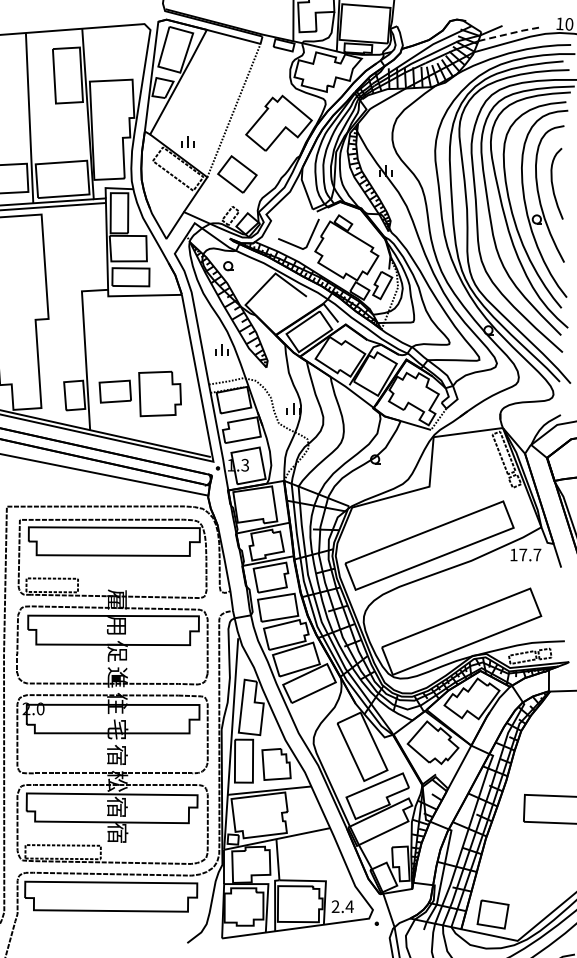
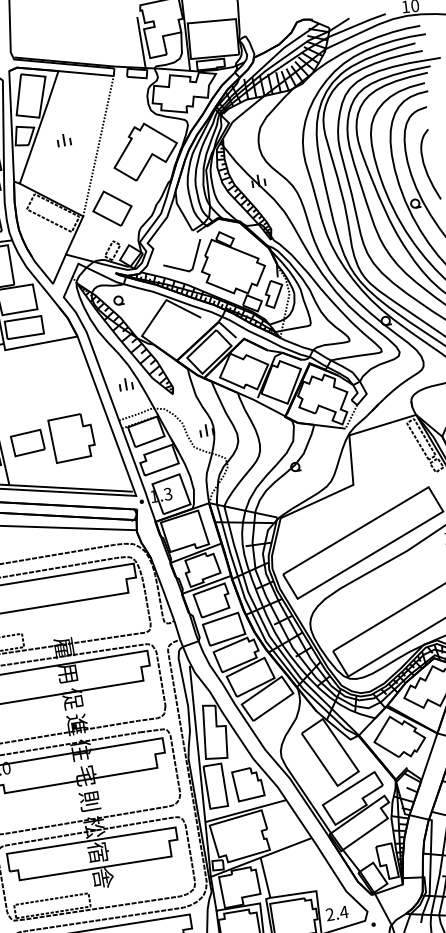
line: (508, 33) -> (356, 24), dashed -> solid
part: (187, 141) -> (63, 139), moved
text: (117, 755) -> (90, 801), 宿 -> 則
text: (117, 833) -> (102, 878), 宿 -> 舎

